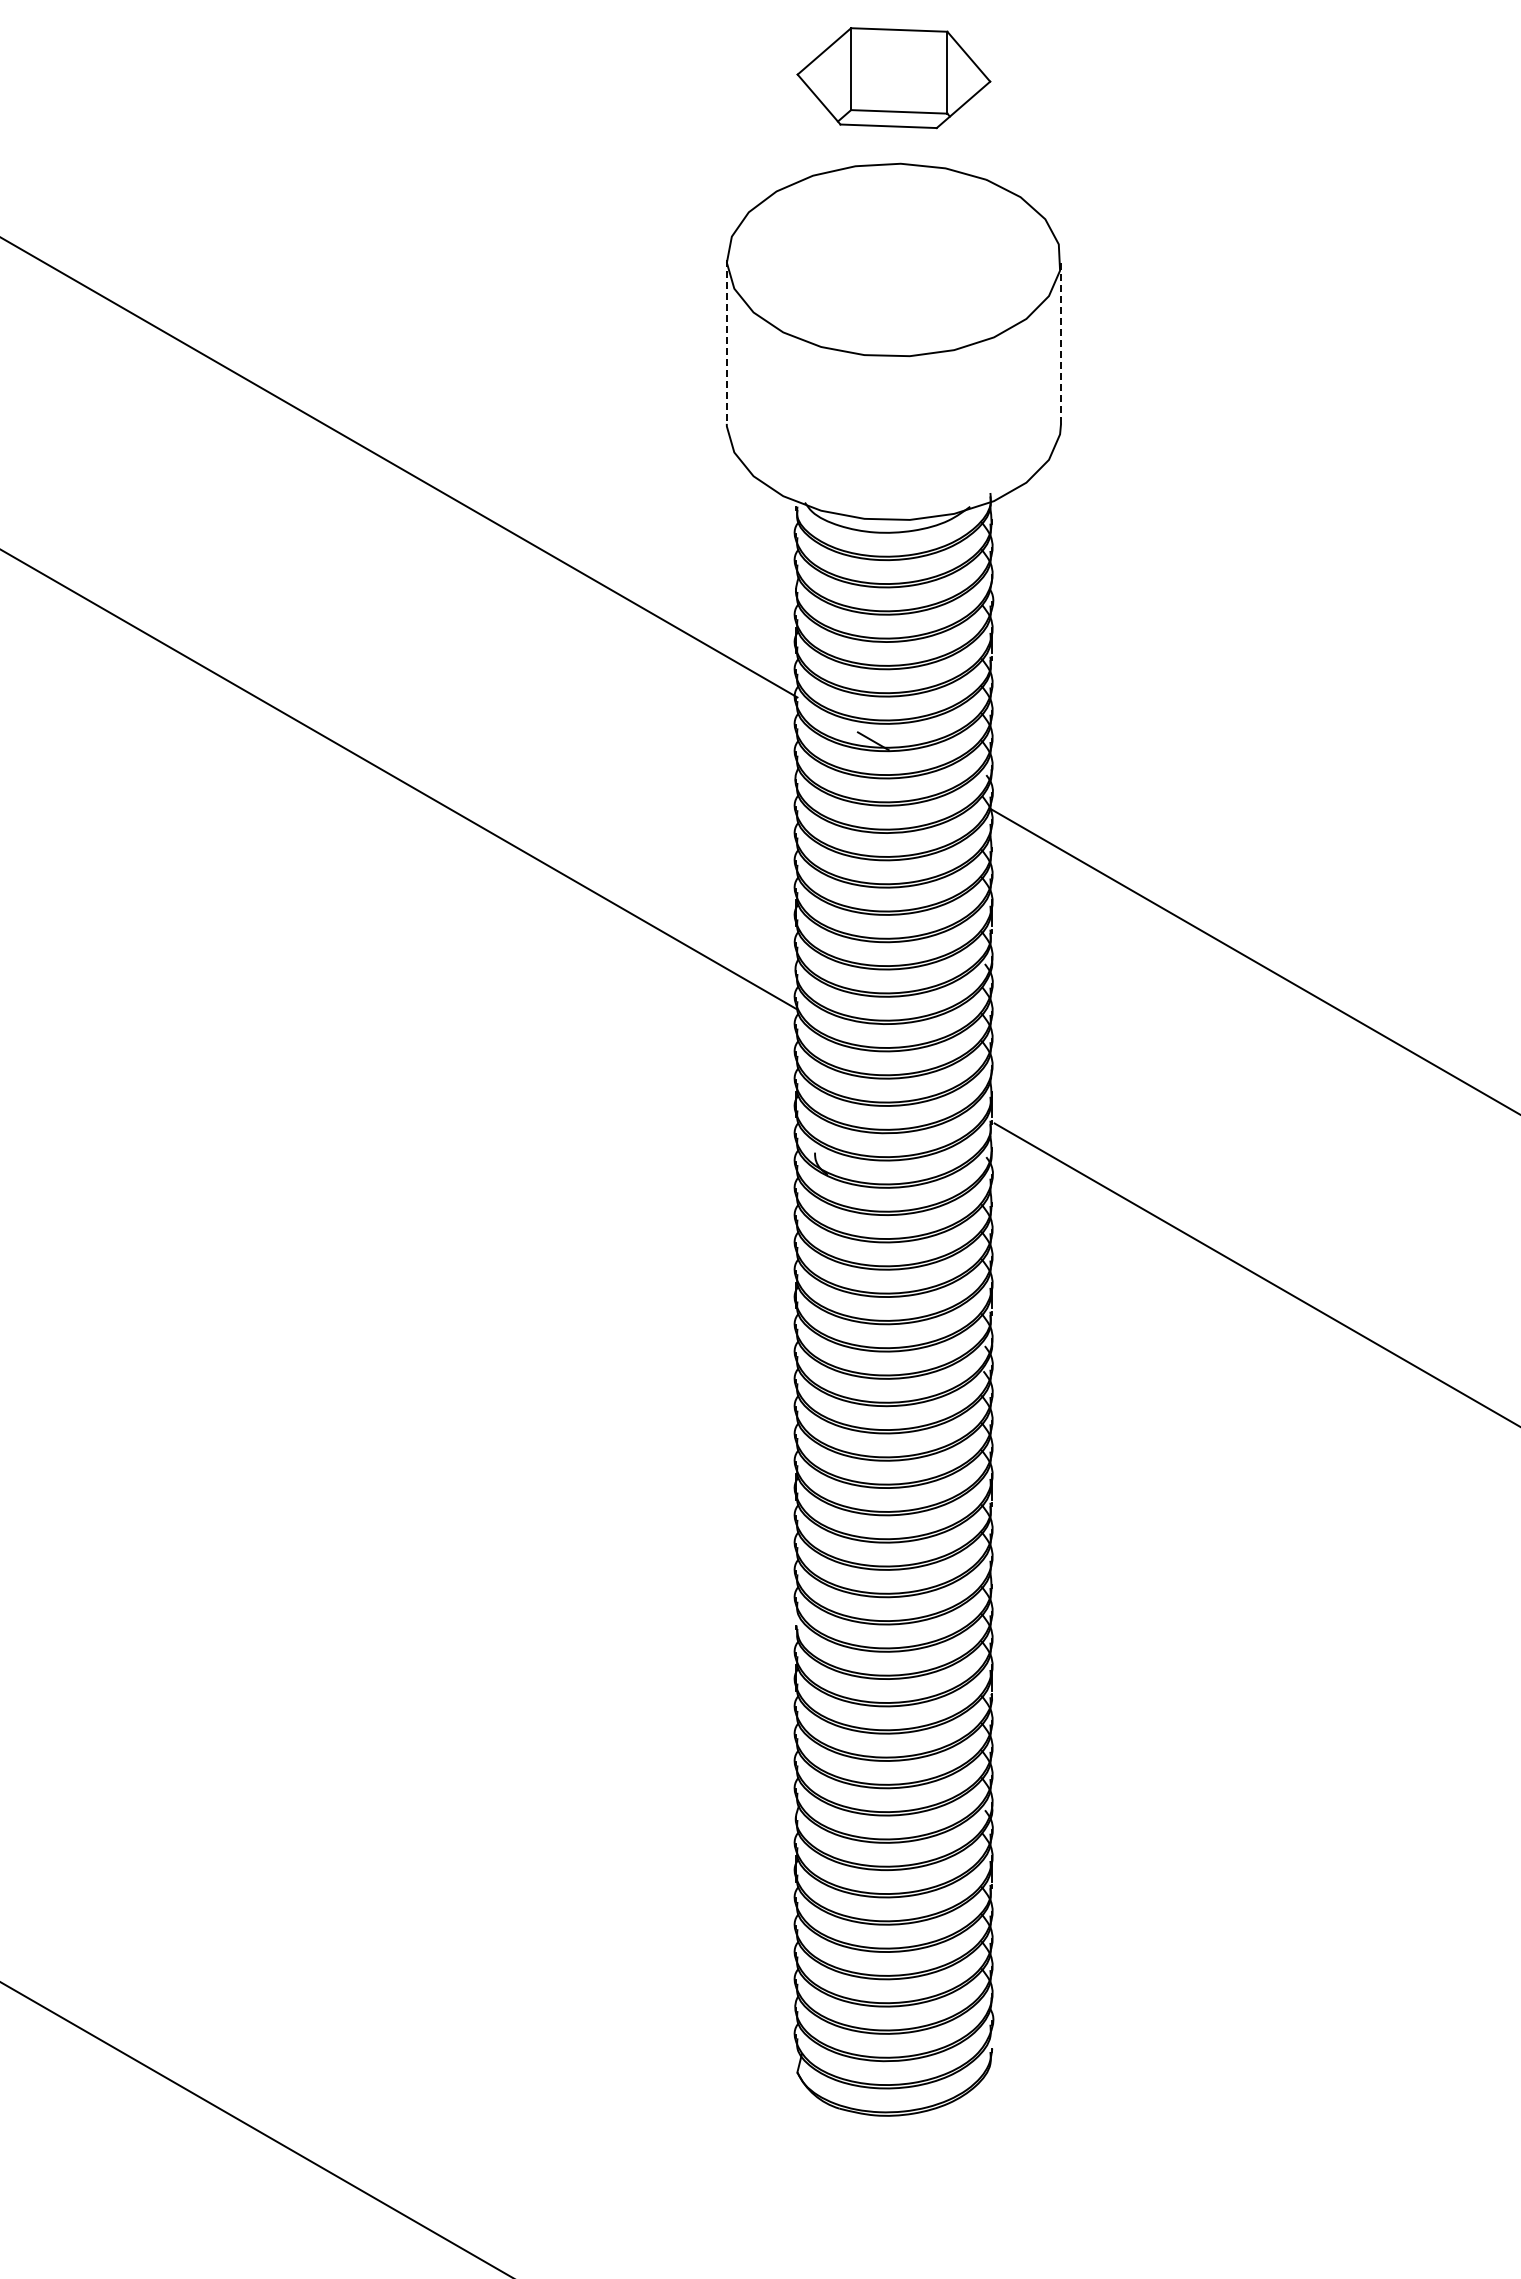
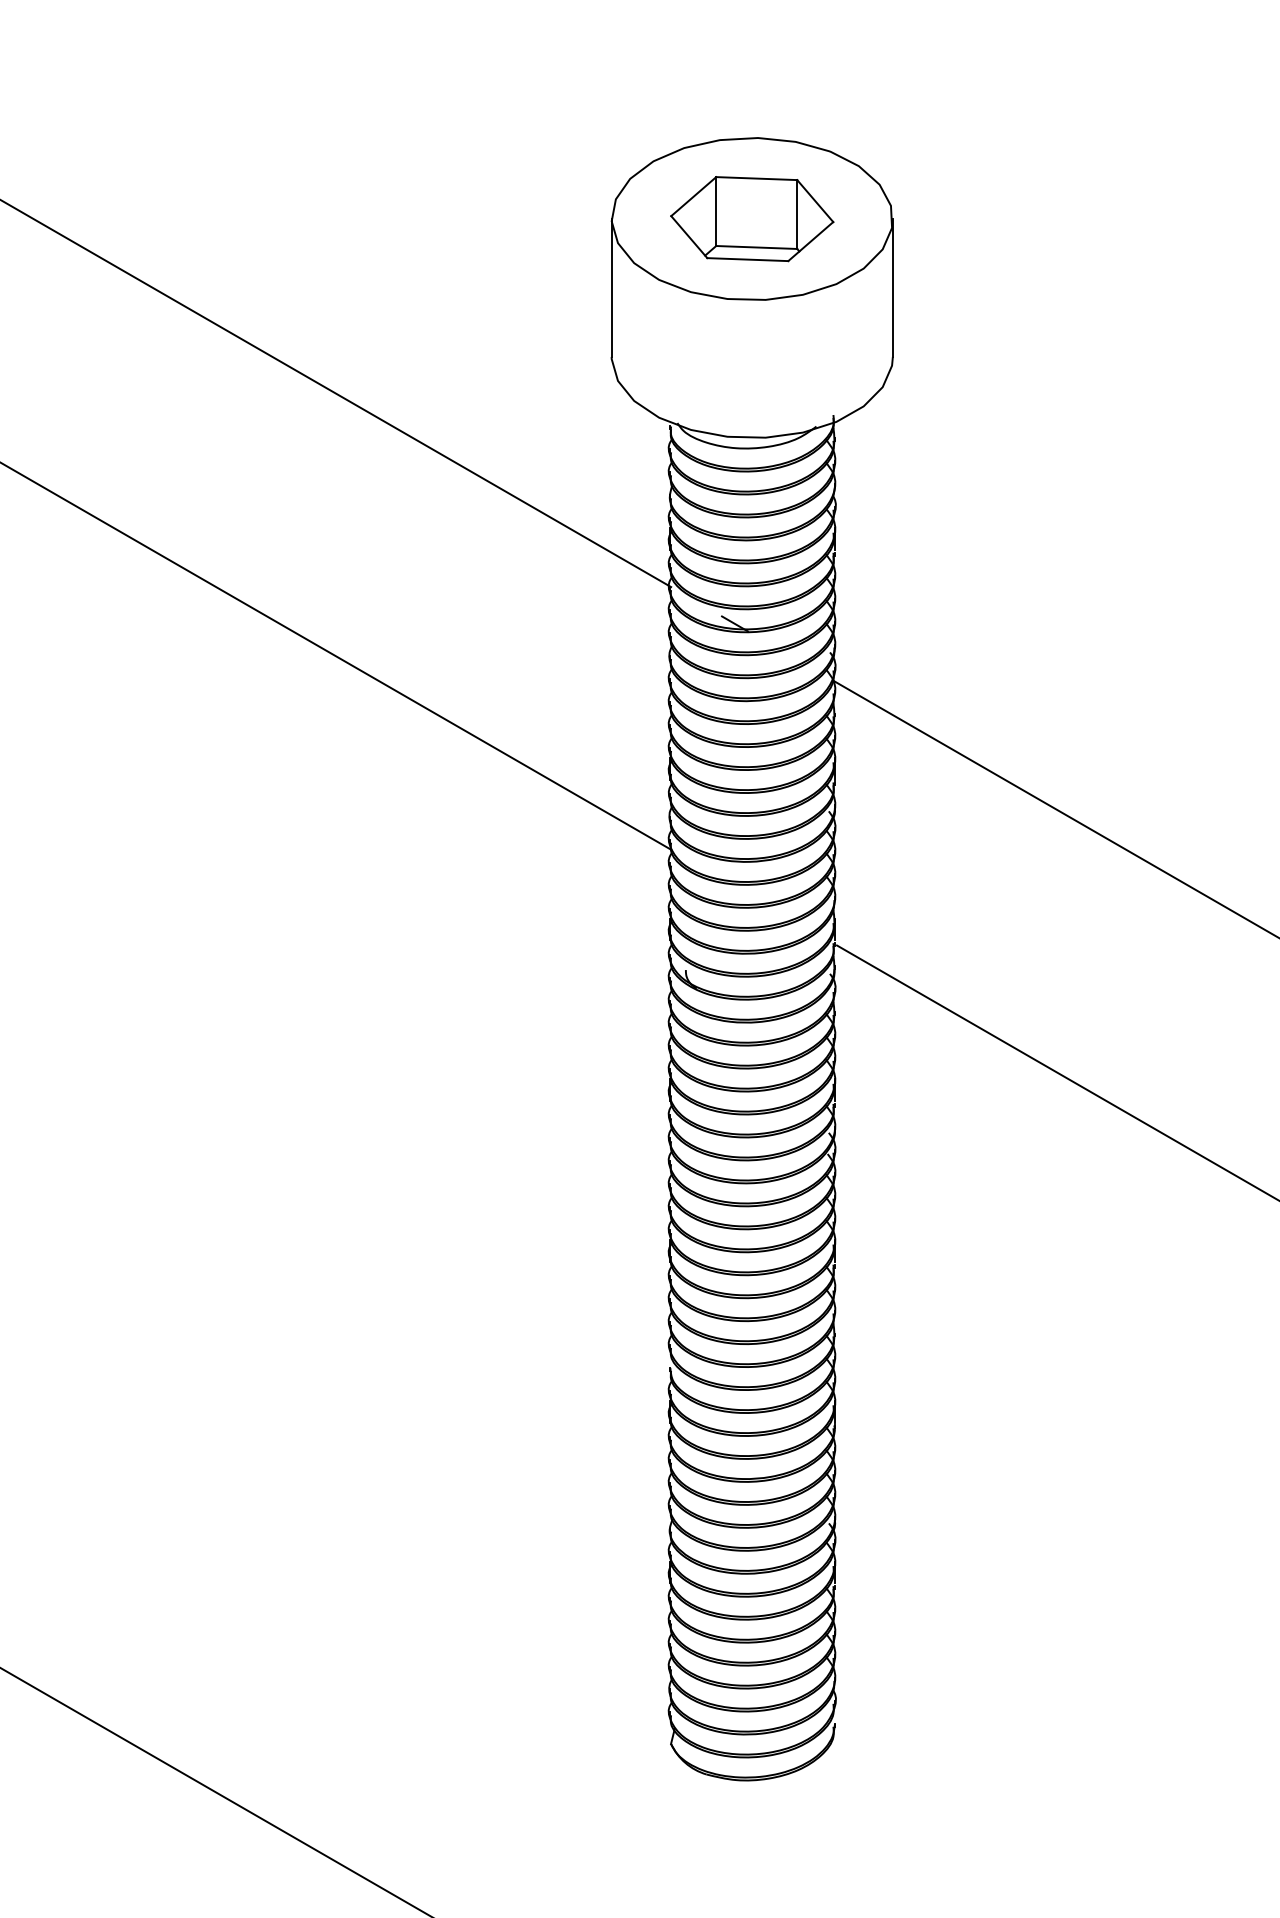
part: (893, 78) -> (751, 219), moved
line: (726, 342) -> (611, 288), dashed -> solid
line: (1061, 342) -> (893, 288), dashed -> solid

